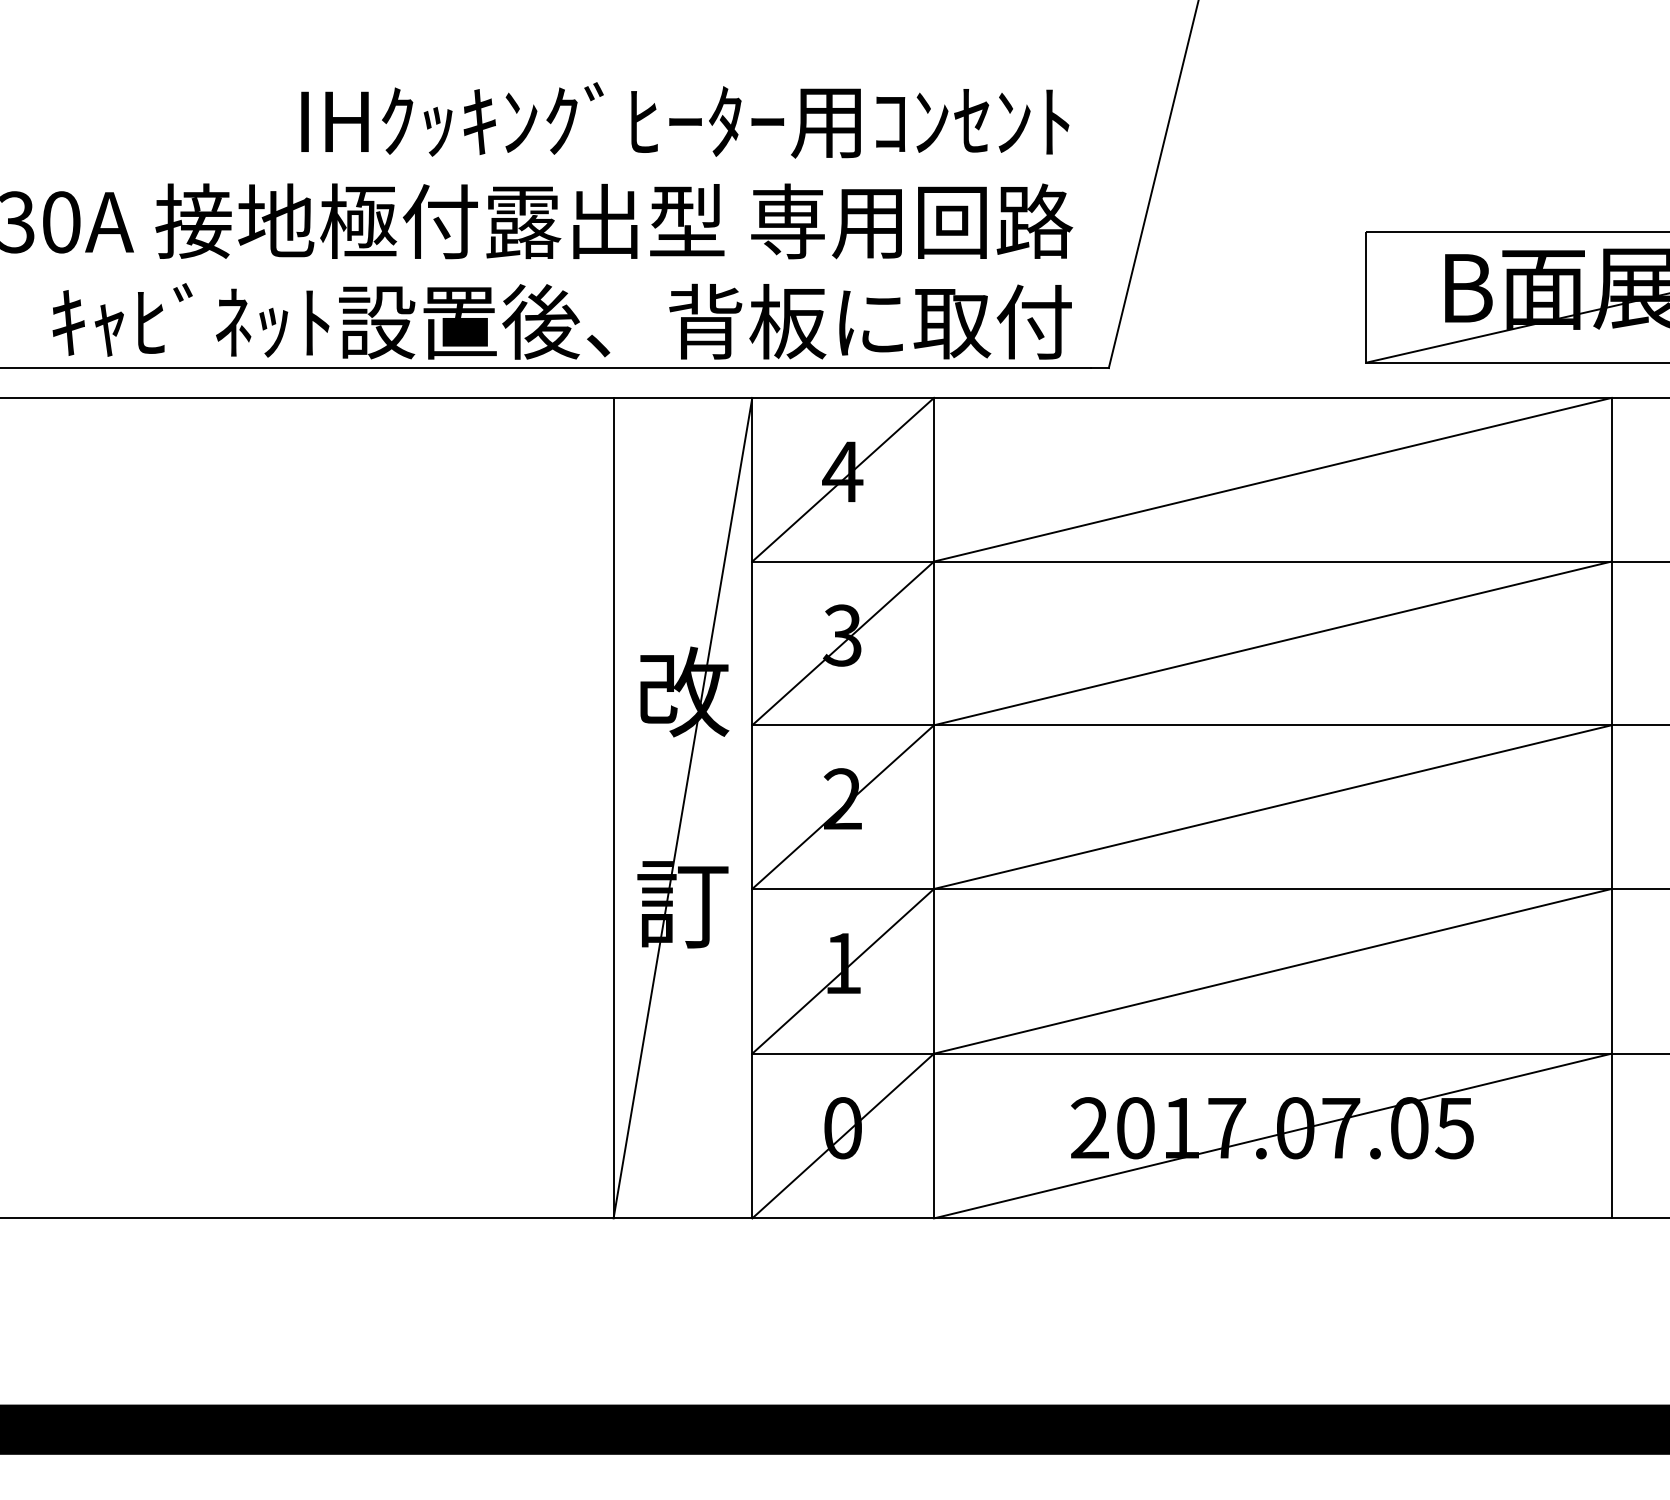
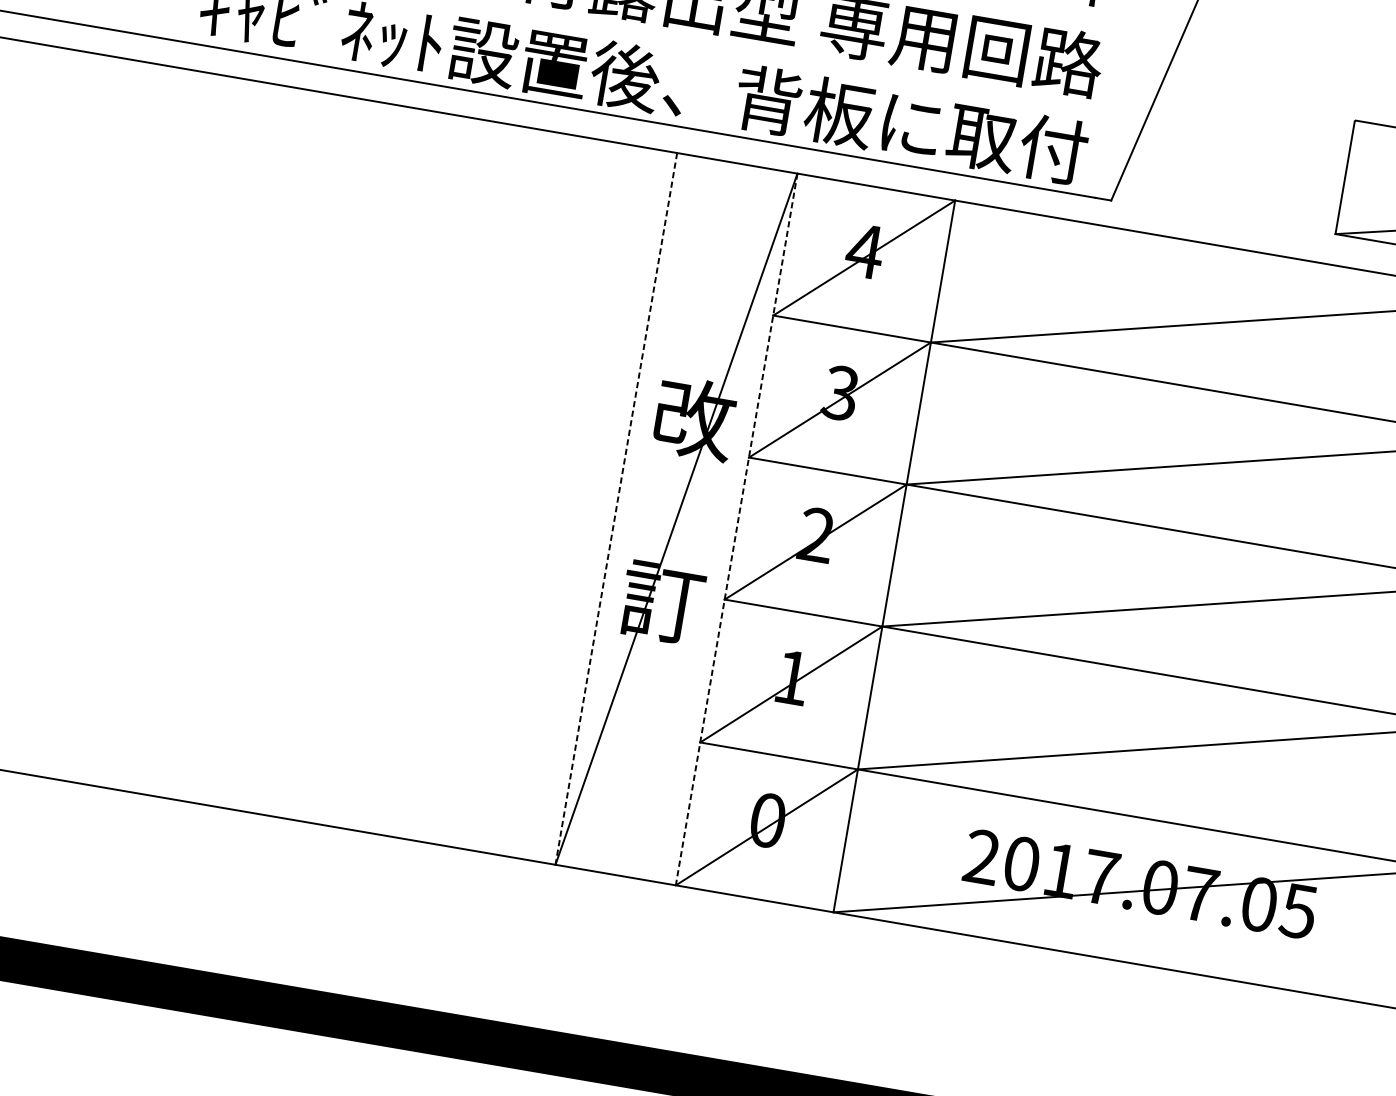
line: (613, 808) -> (616, 509), solid -> dashed
line: (752, 808) -> (736, 529), solid -> dashed

